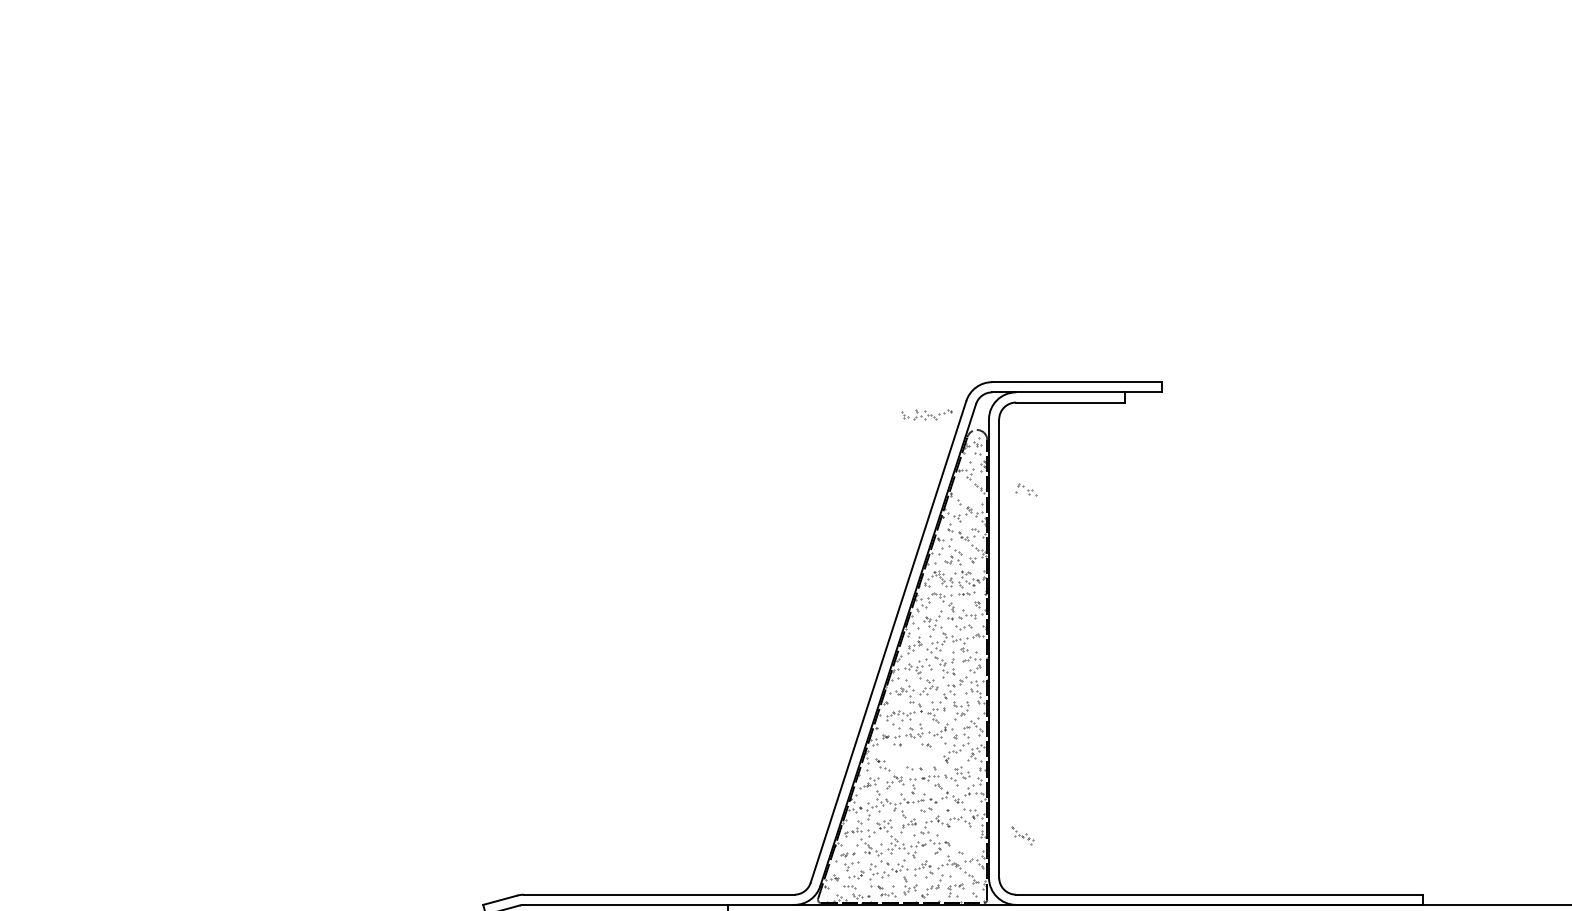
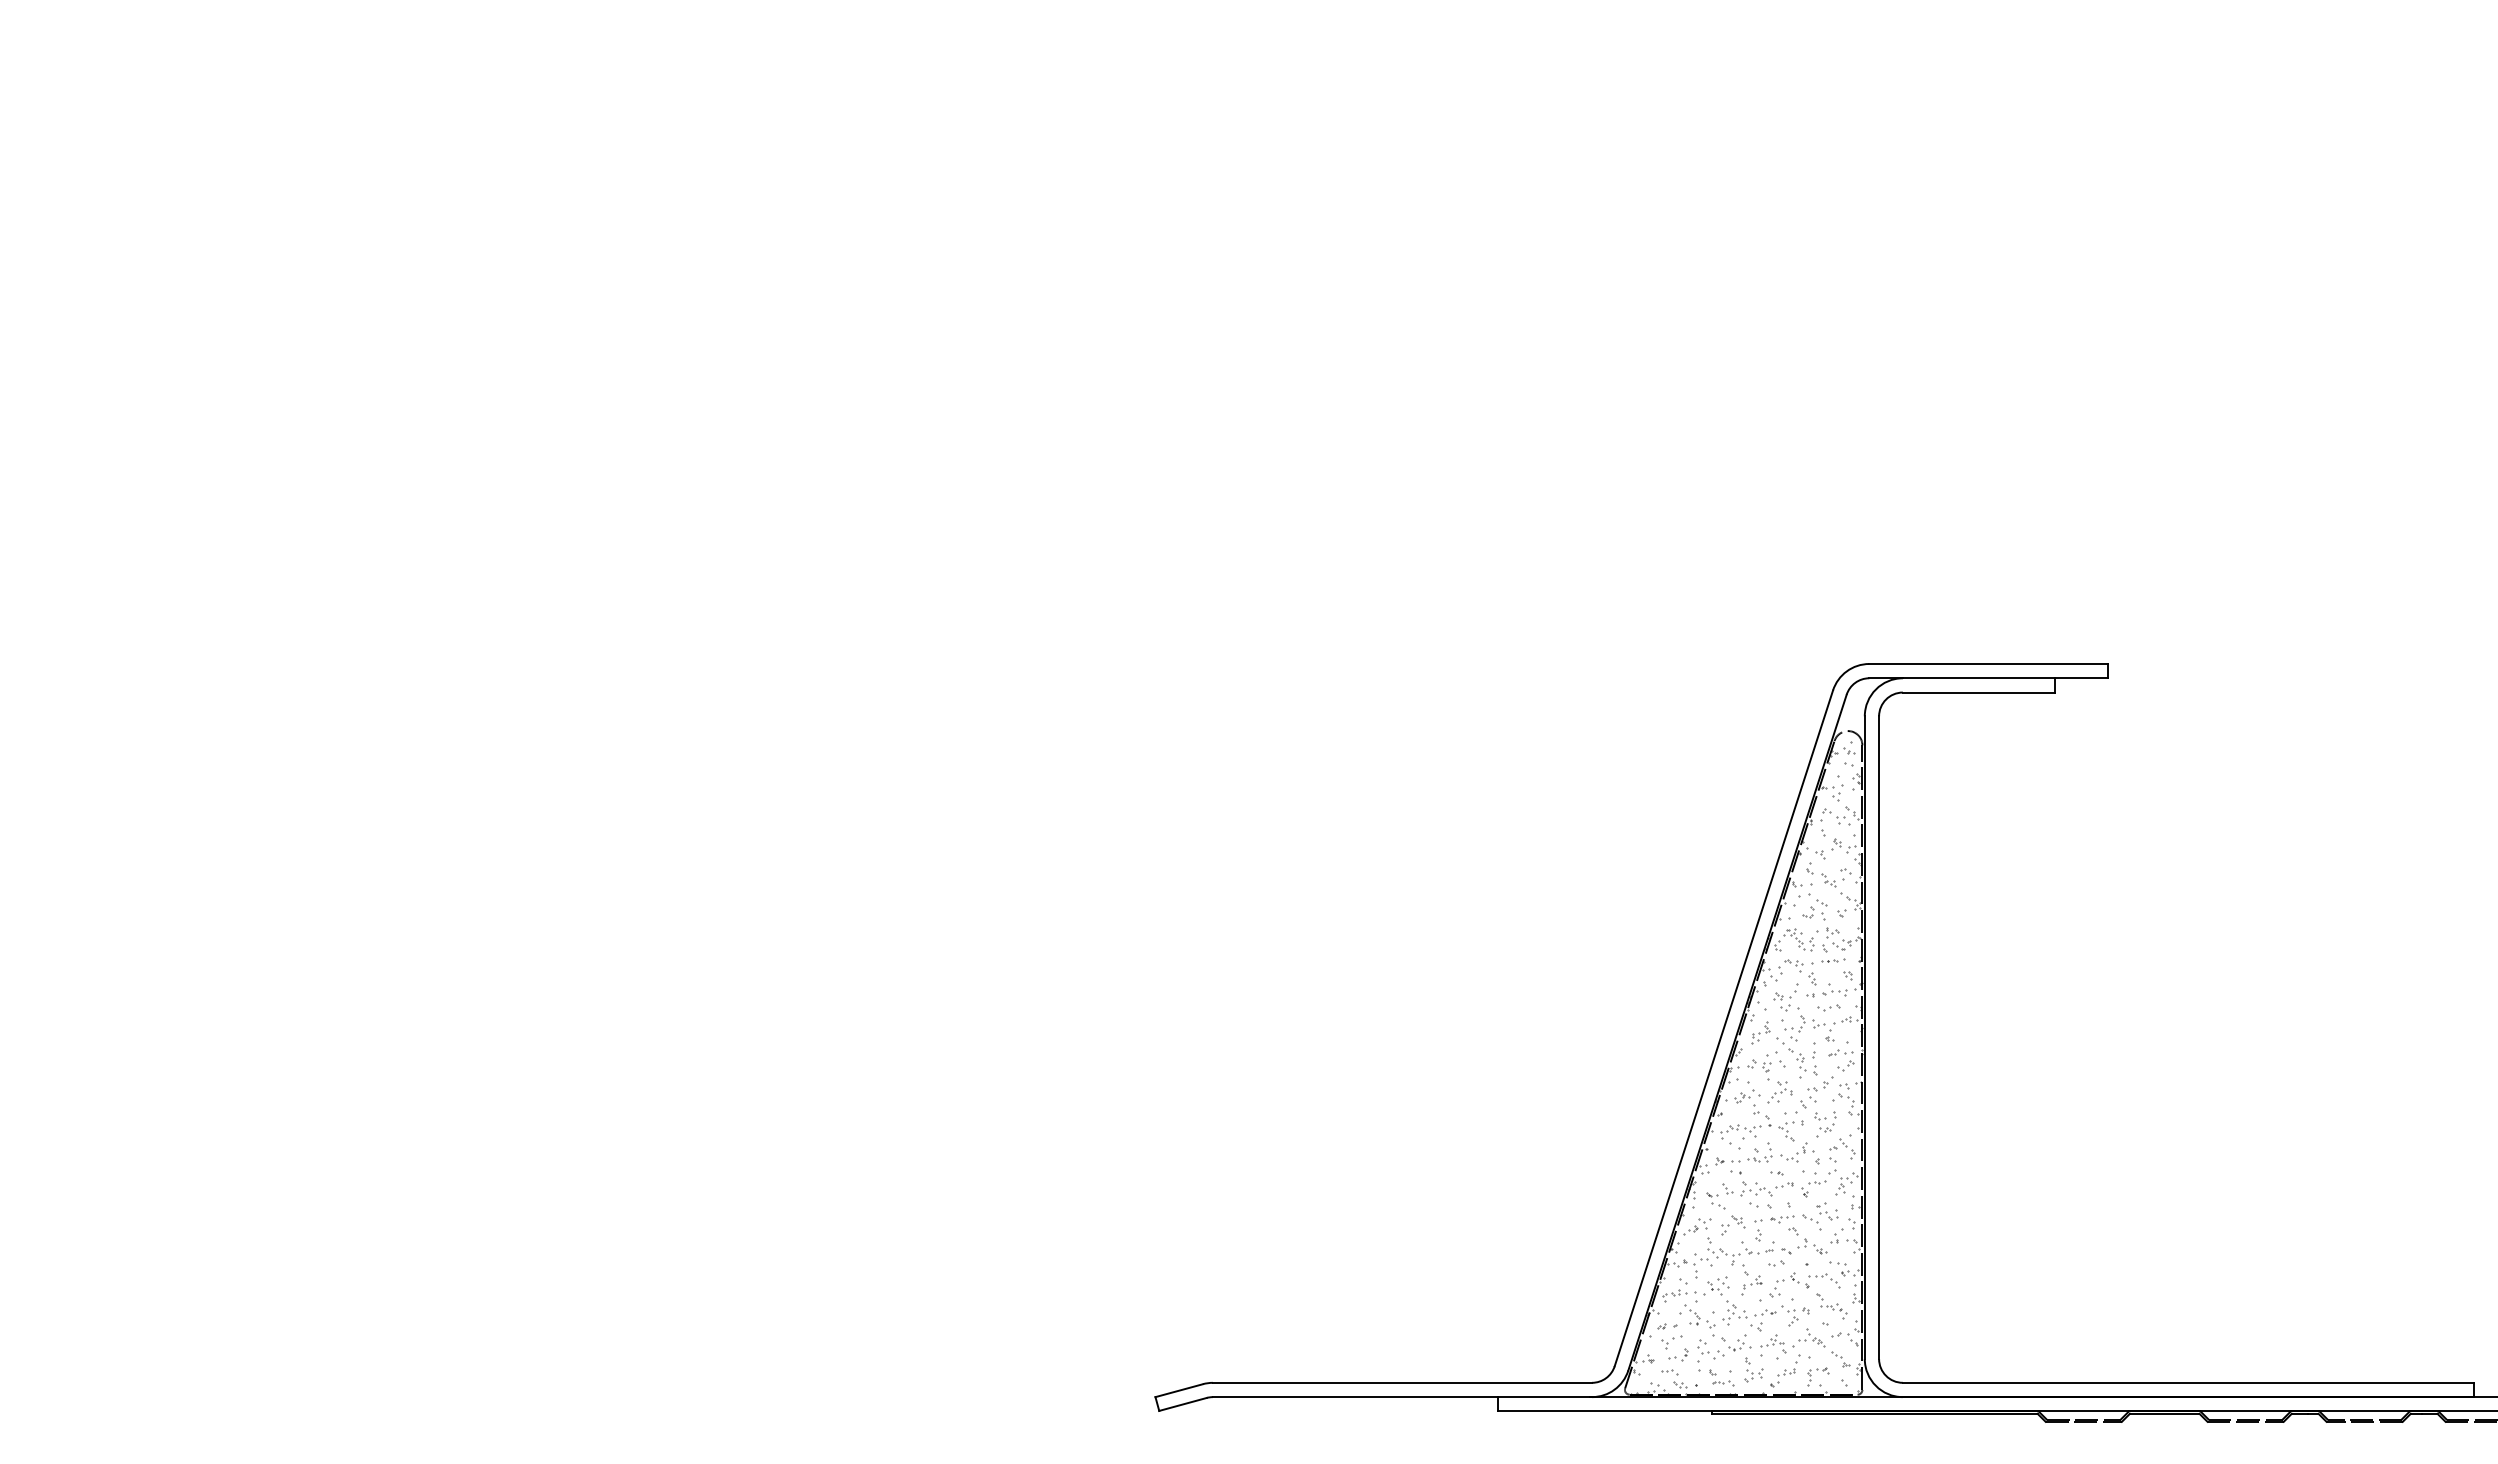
part: (926, 414) -> (1757, 1188), moved
part: (1026, 489) -> (1835, 816), moved
part: (1022, 836) -> (1831, 1306), moved

